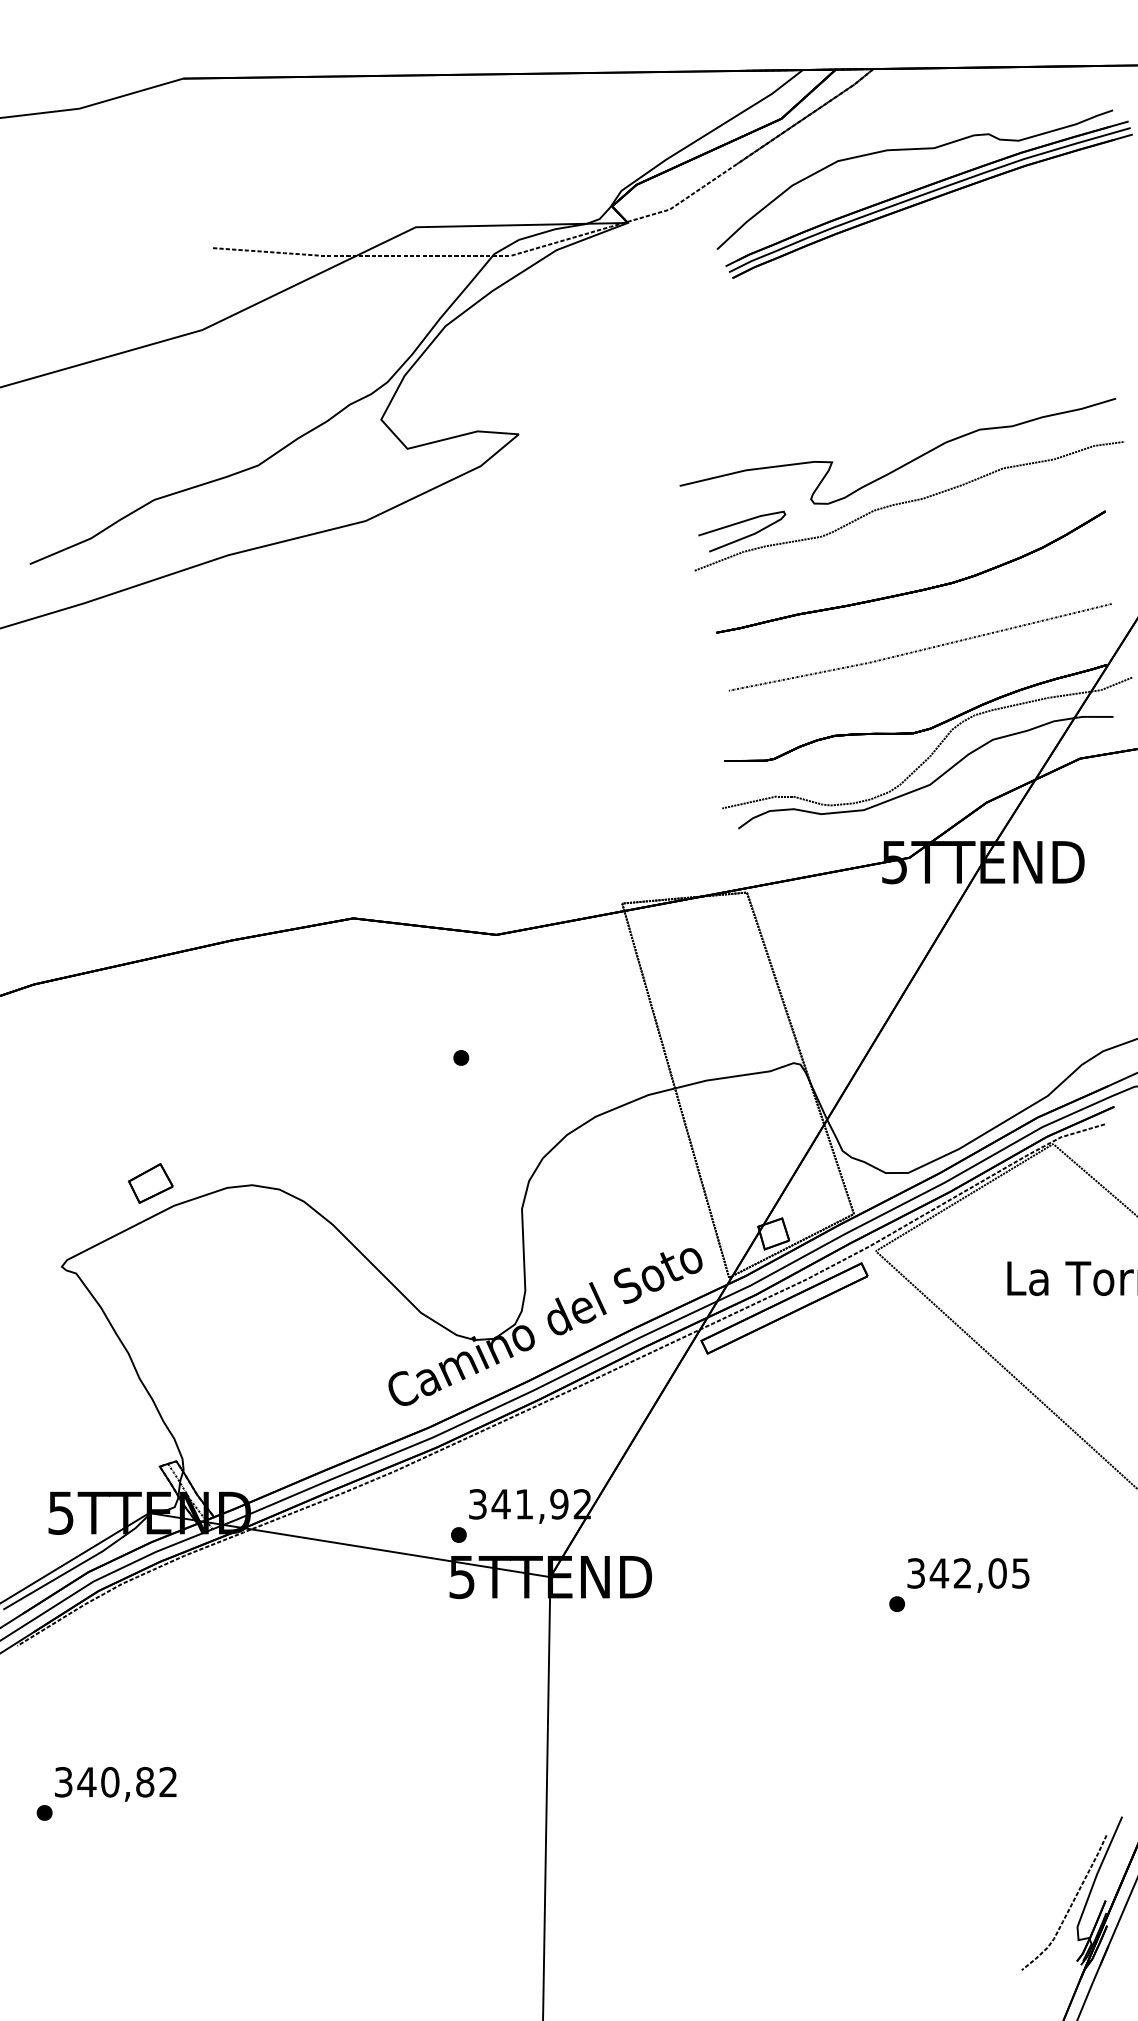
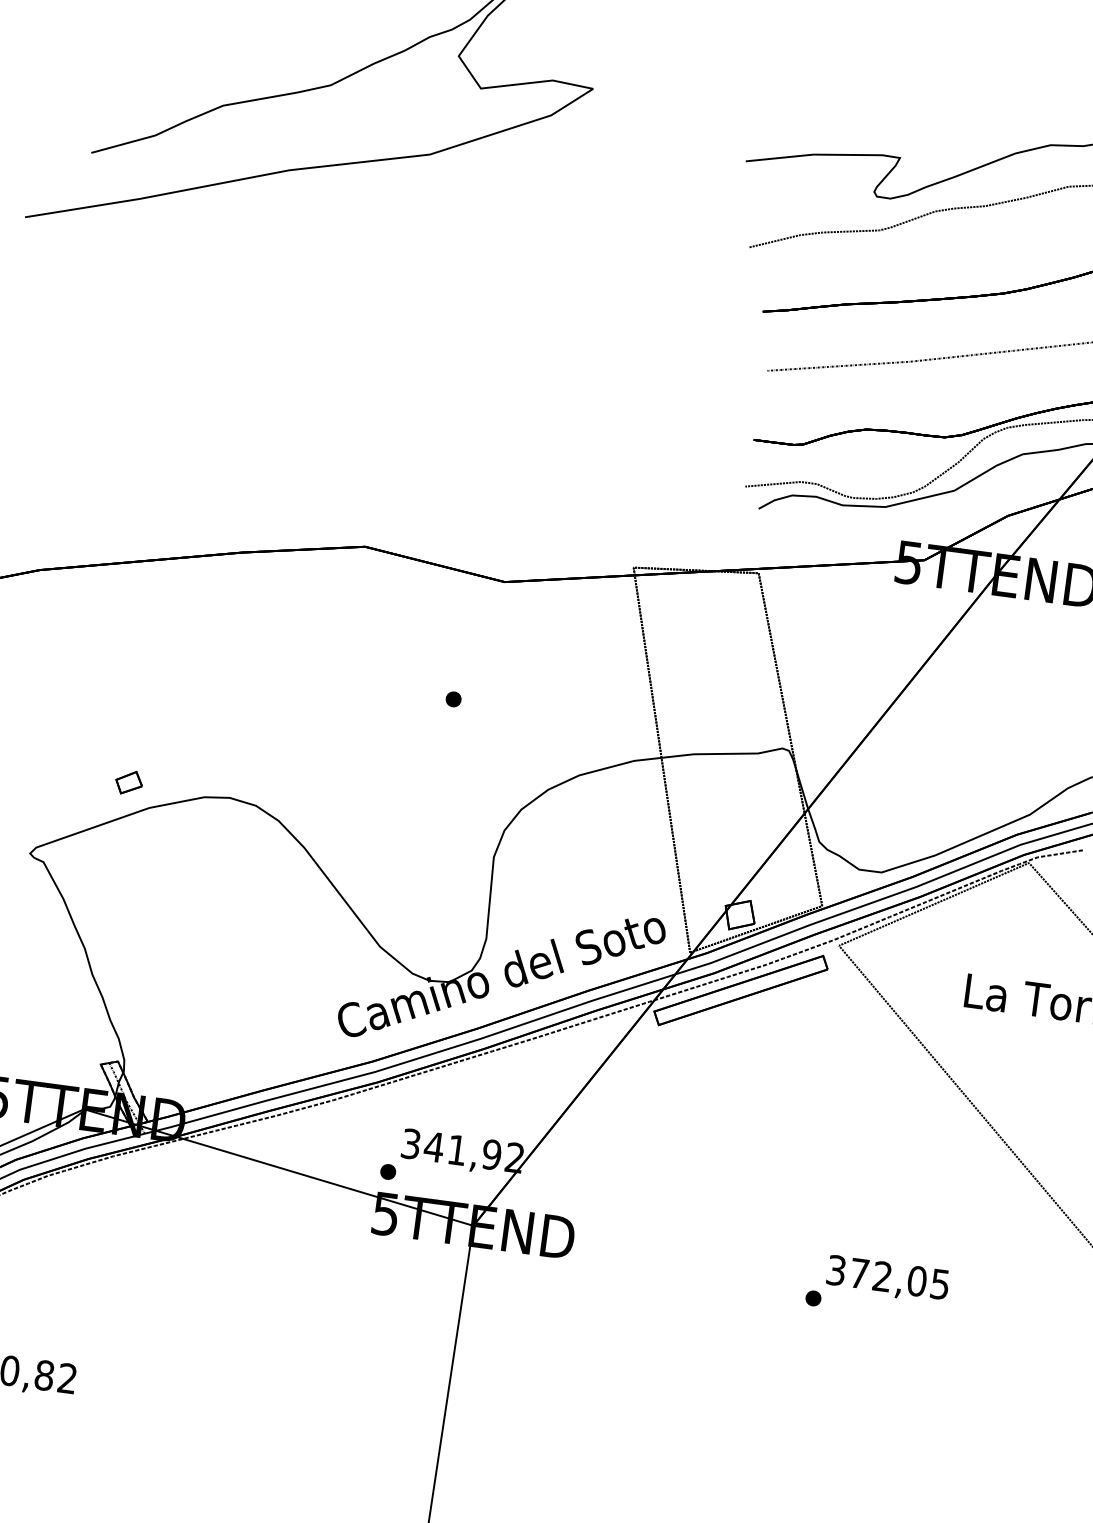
curve: (744, 536) -> (803, 219), removed
part: (150, 1183) -> (129, 782), size x0.6
text: (939, 1573) -> (859, 1273), 342,05 -> 372,05

